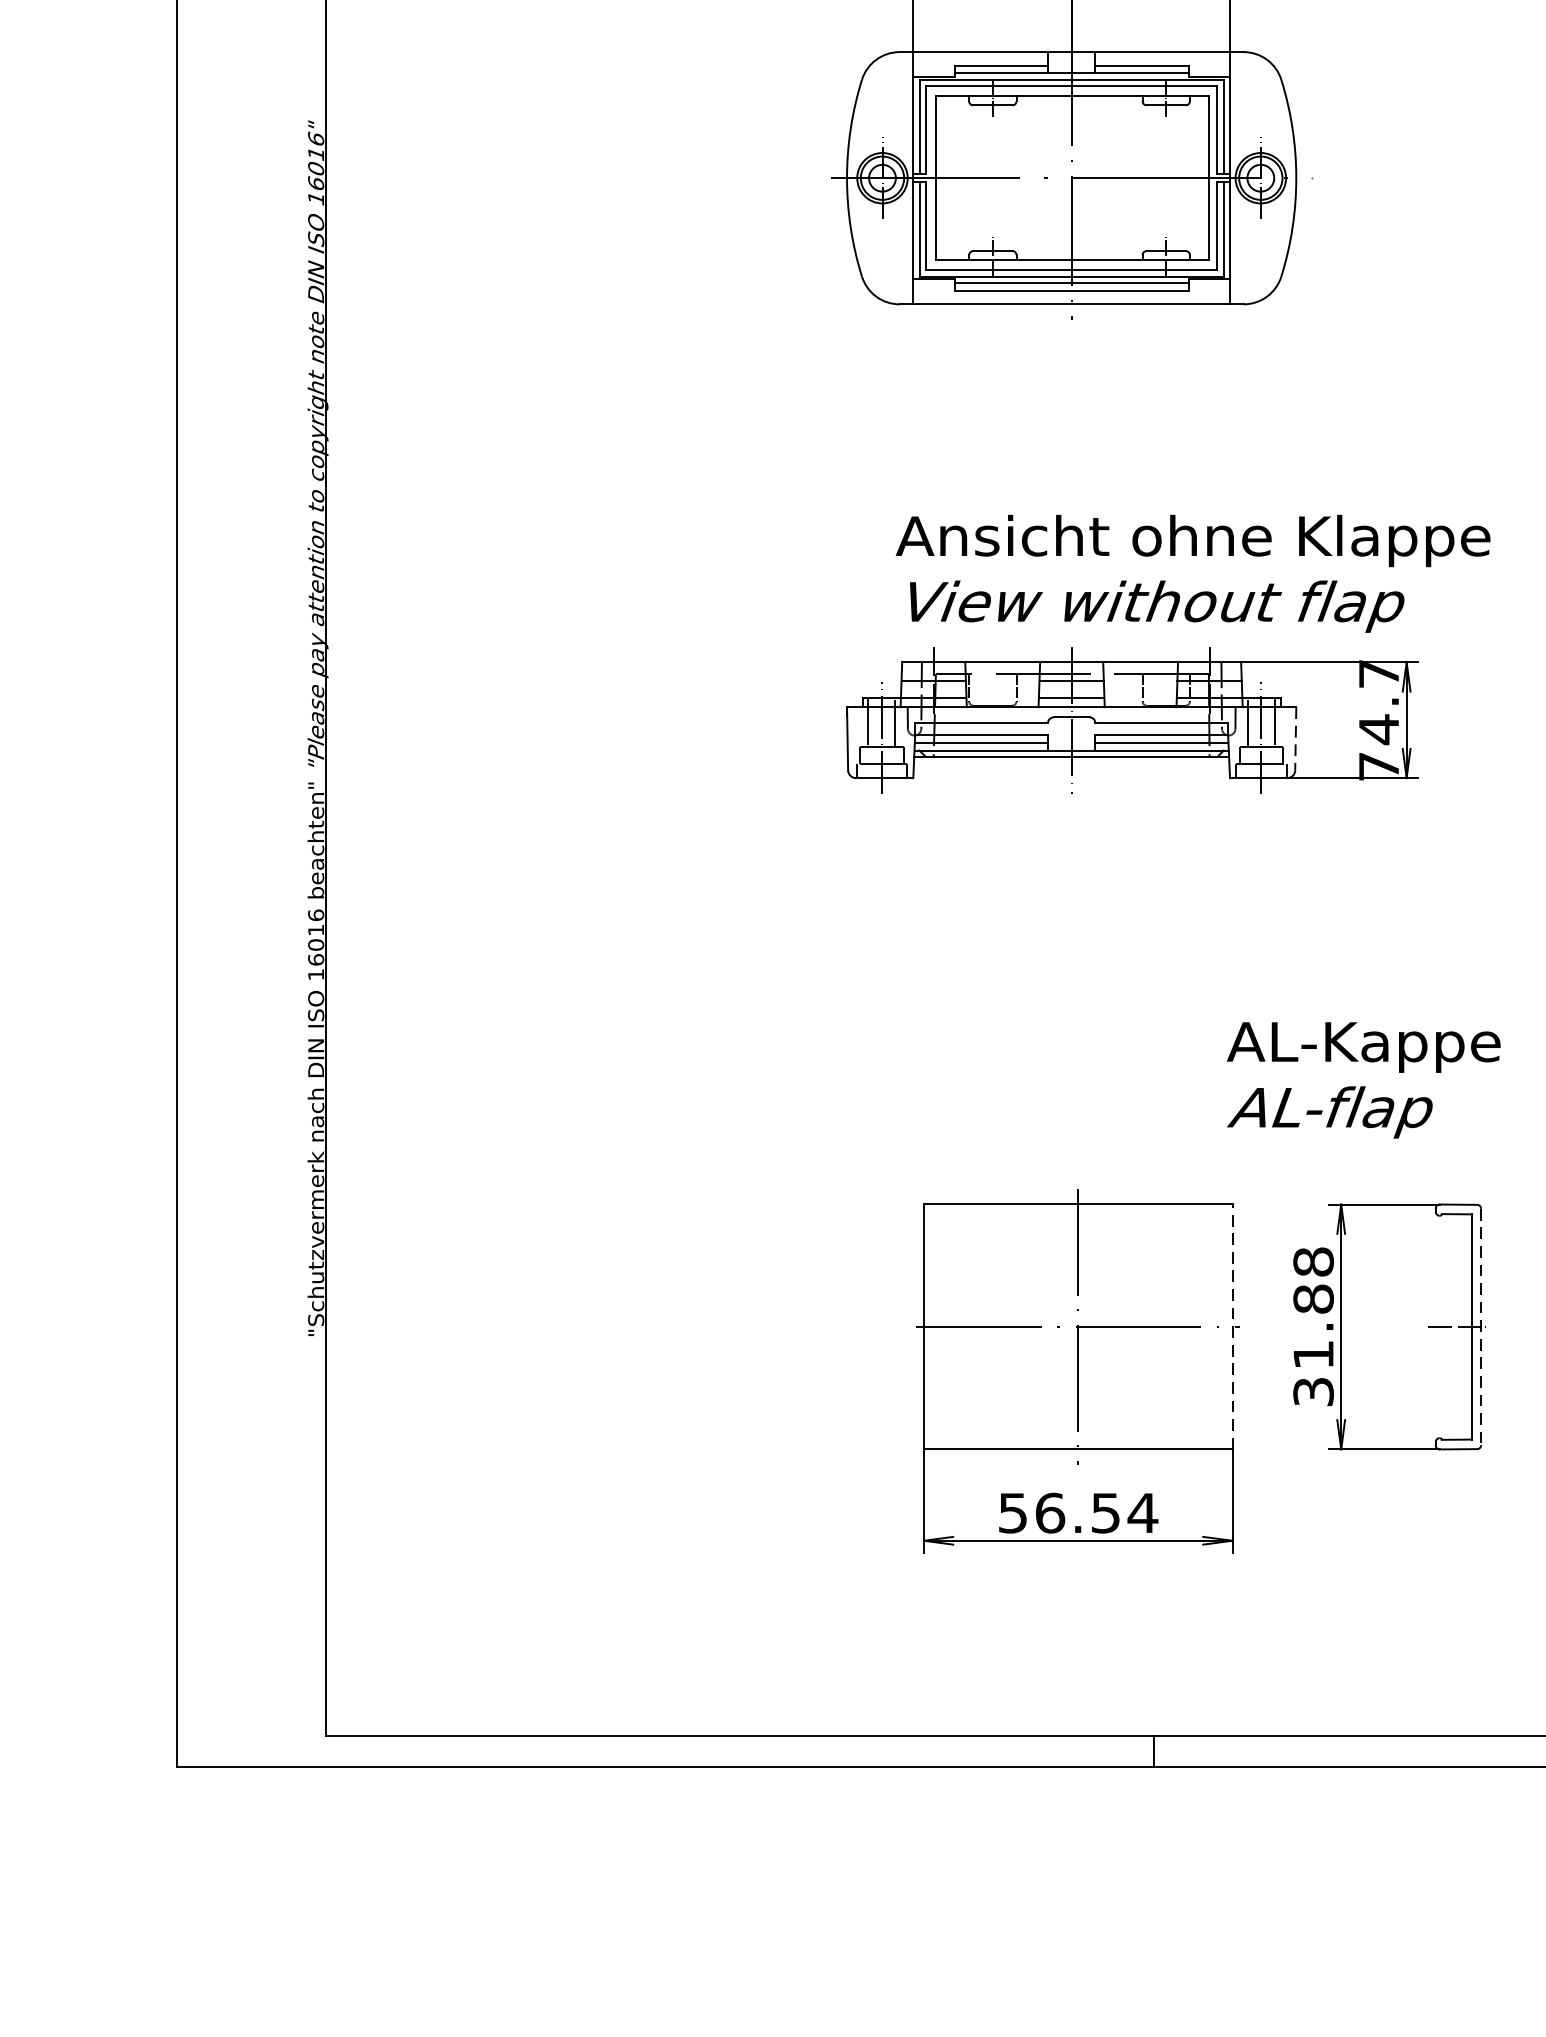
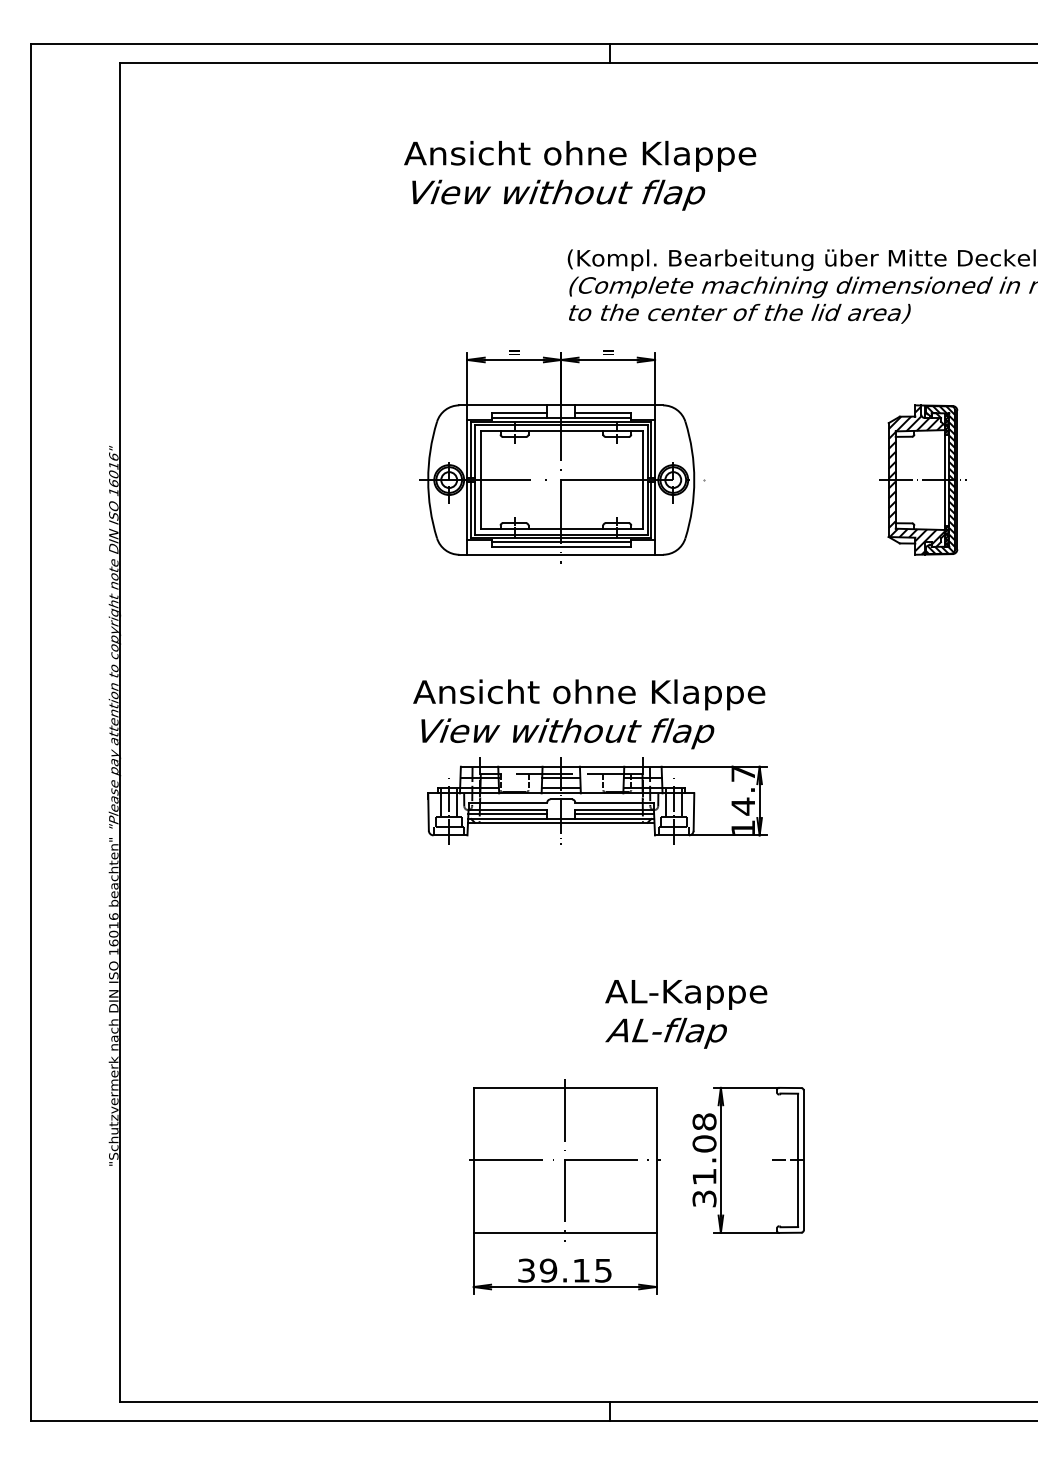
text: (1193, 574) -> (589, 714), moved
line: (1294, 739) -> (693, 812), dashed -> solid
text: (1377, 766) -> (742, 828), 74.7 -> 14.7
text: (1364, 1080) -> (686, 1014), moved
text: (1313, 1298) -> (704, 1143), 31.88 -> 31.08
line: (1232, 1327) -> (656, 1160), dashed -> solid
line: (1480, 1327) -> (803, 1160), dashed -> solid
text: (1078, 1512) -> (565, 1270), 56.54 -> 39.15

